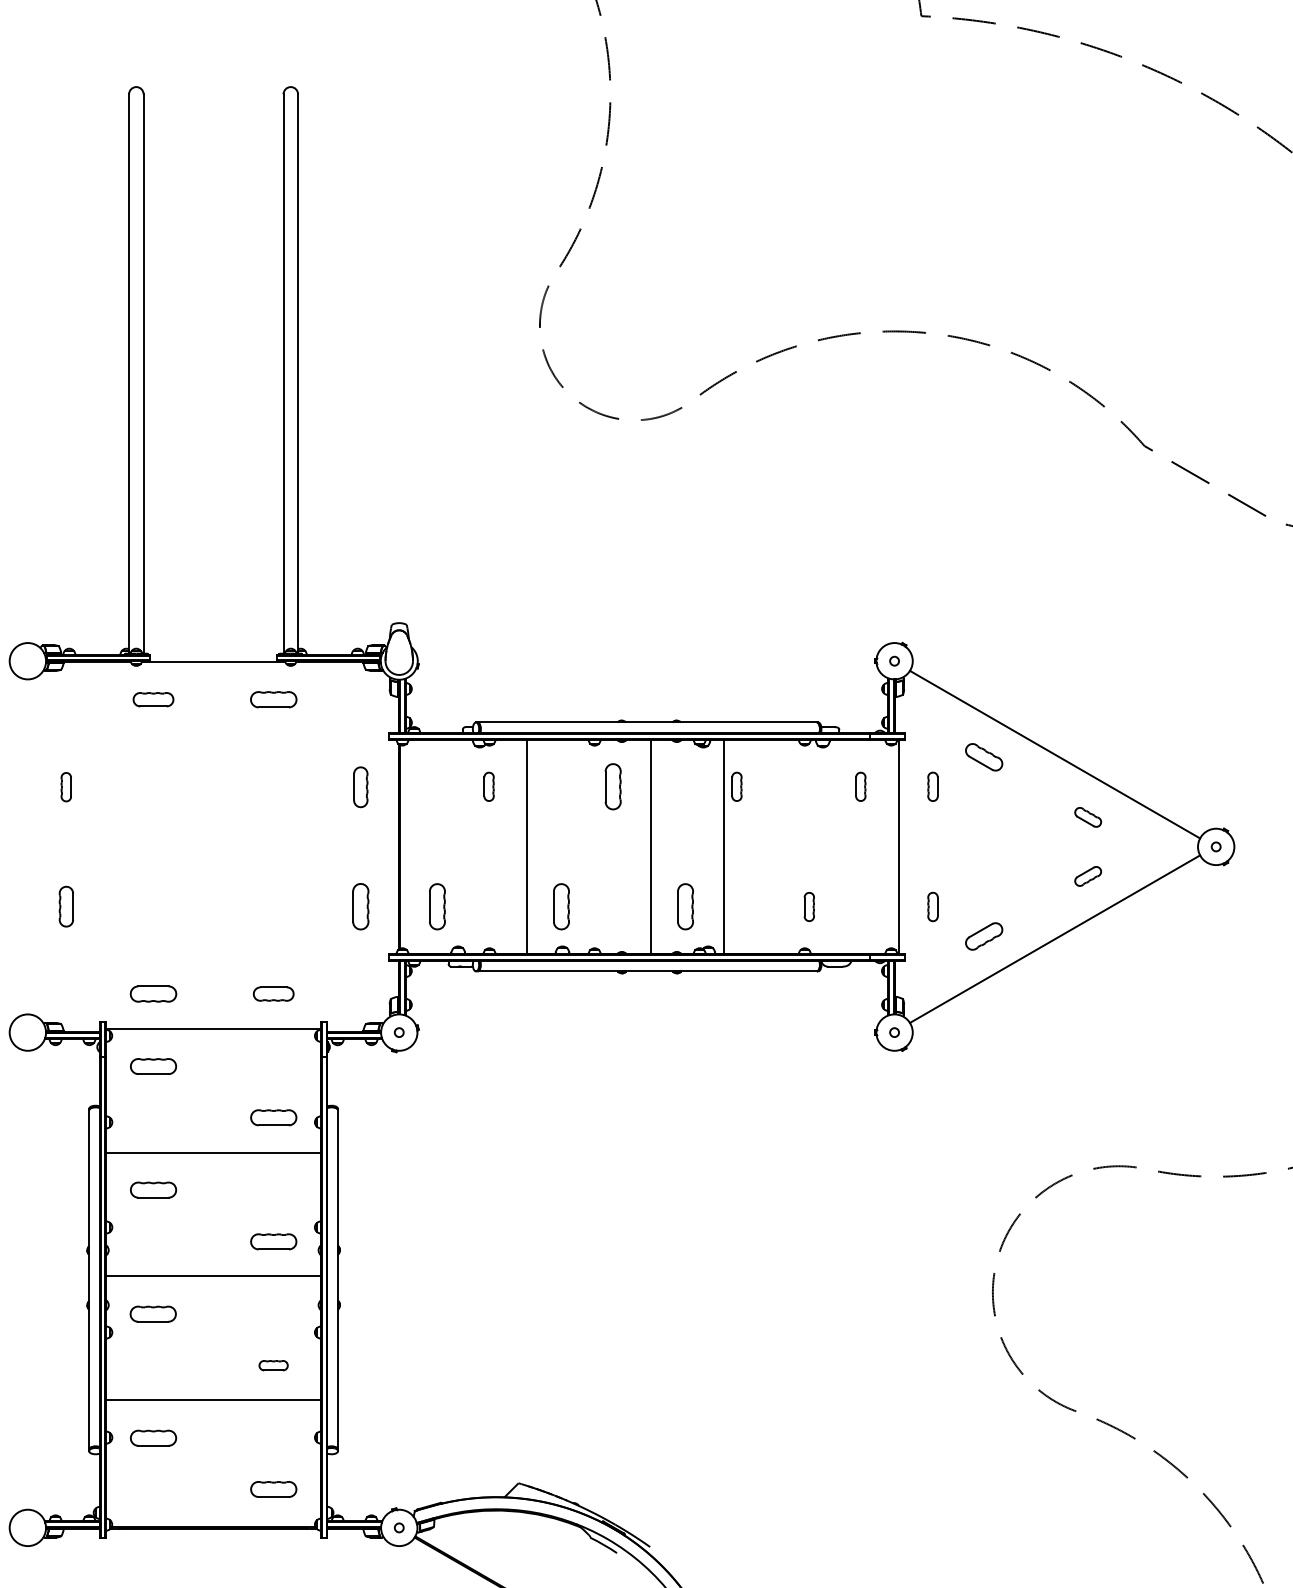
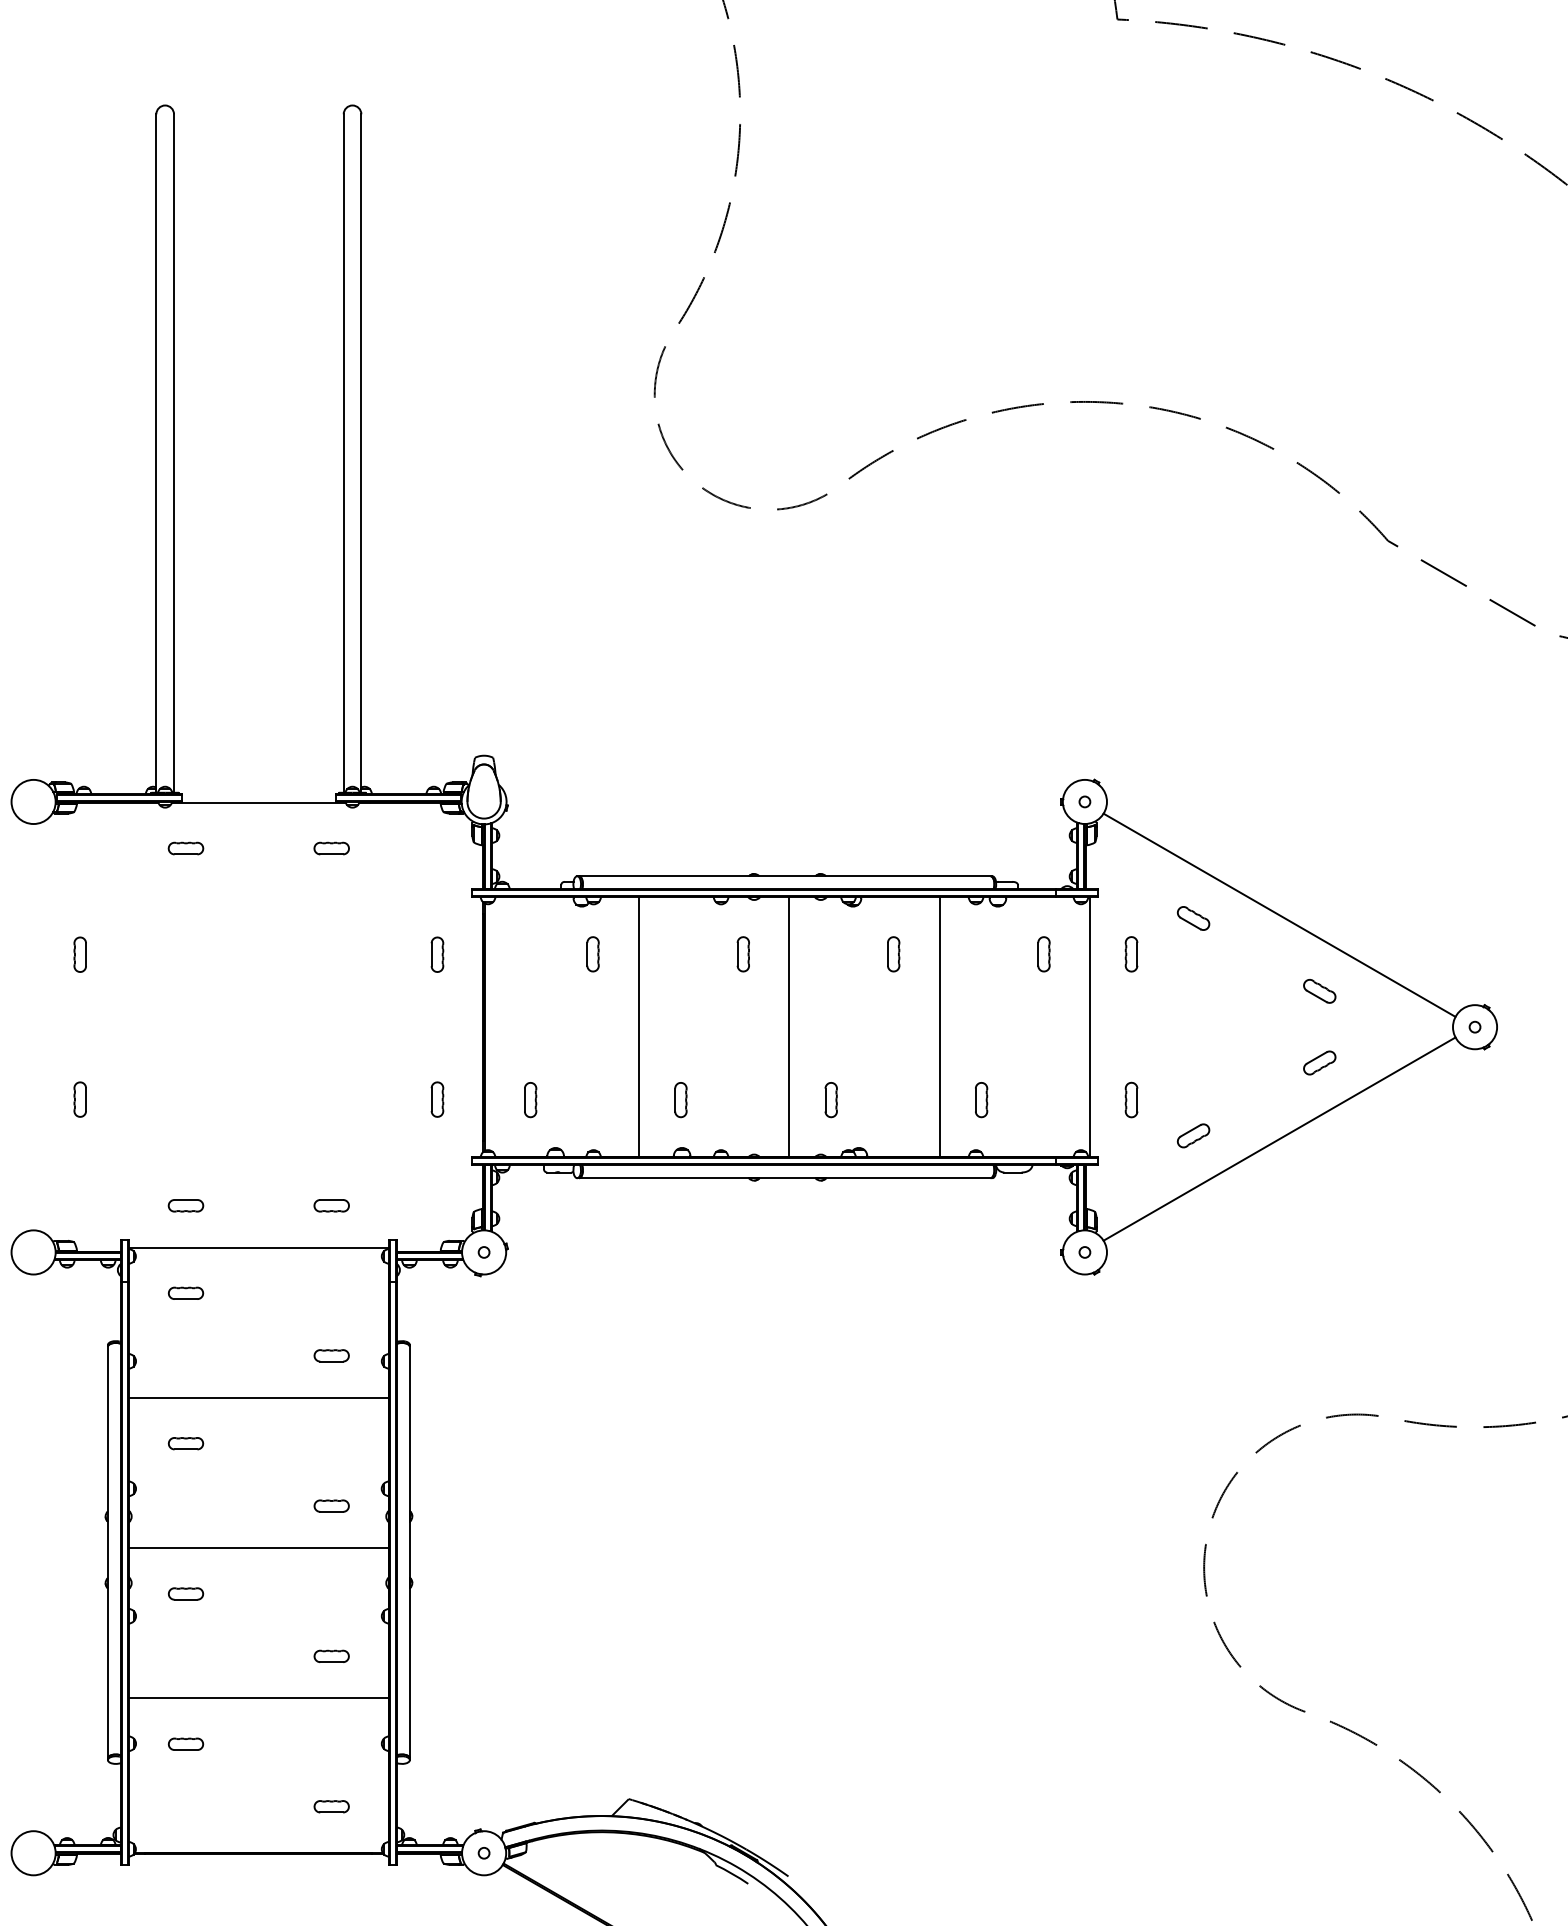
part: (153, 699) -> (185, 848), size x0.71
part: (273, 699) -> (331, 848), size x0.62
part: (984, 757) -> (1193, 918), size x0.71
part: (360, 786) -> (437, 954), size x0.71
part: (612, 786) -> (742, 954), size x0.62
line: (724, 847) -> (939, 1027), moved
part: (65, 906) -> (79, 1099), size x0.71
part: (360, 906) -> (437, 1099), size x0.62
part: (437, 907) -> (530, 1100), size x0.62
part: (561, 907) -> (680, 1100), size x0.62
part: (684, 907) -> (830, 1100), size x0.62
part: (984, 936) -> (1193, 1135), size x0.71
part: (153, 993) -> (185, 1205), size x0.62
part: (273, 993) -> (331, 1205), size x0.71
part: (153, 1065) -> (185, 1292), size x0.62
part: (273, 1117) -> (331, 1355), size x0.62
part: (153, 1190) -> (185, 1443), size x0.62
part: (273, 1241) -> (331, 1505), size x0.62
part: (153, 1313) -> (186, 1593), size x0.62
part: (153, 1437) -> (185, 1743), size x0.62
part: (273, 1489) -> (331, 1806), size x0.62

